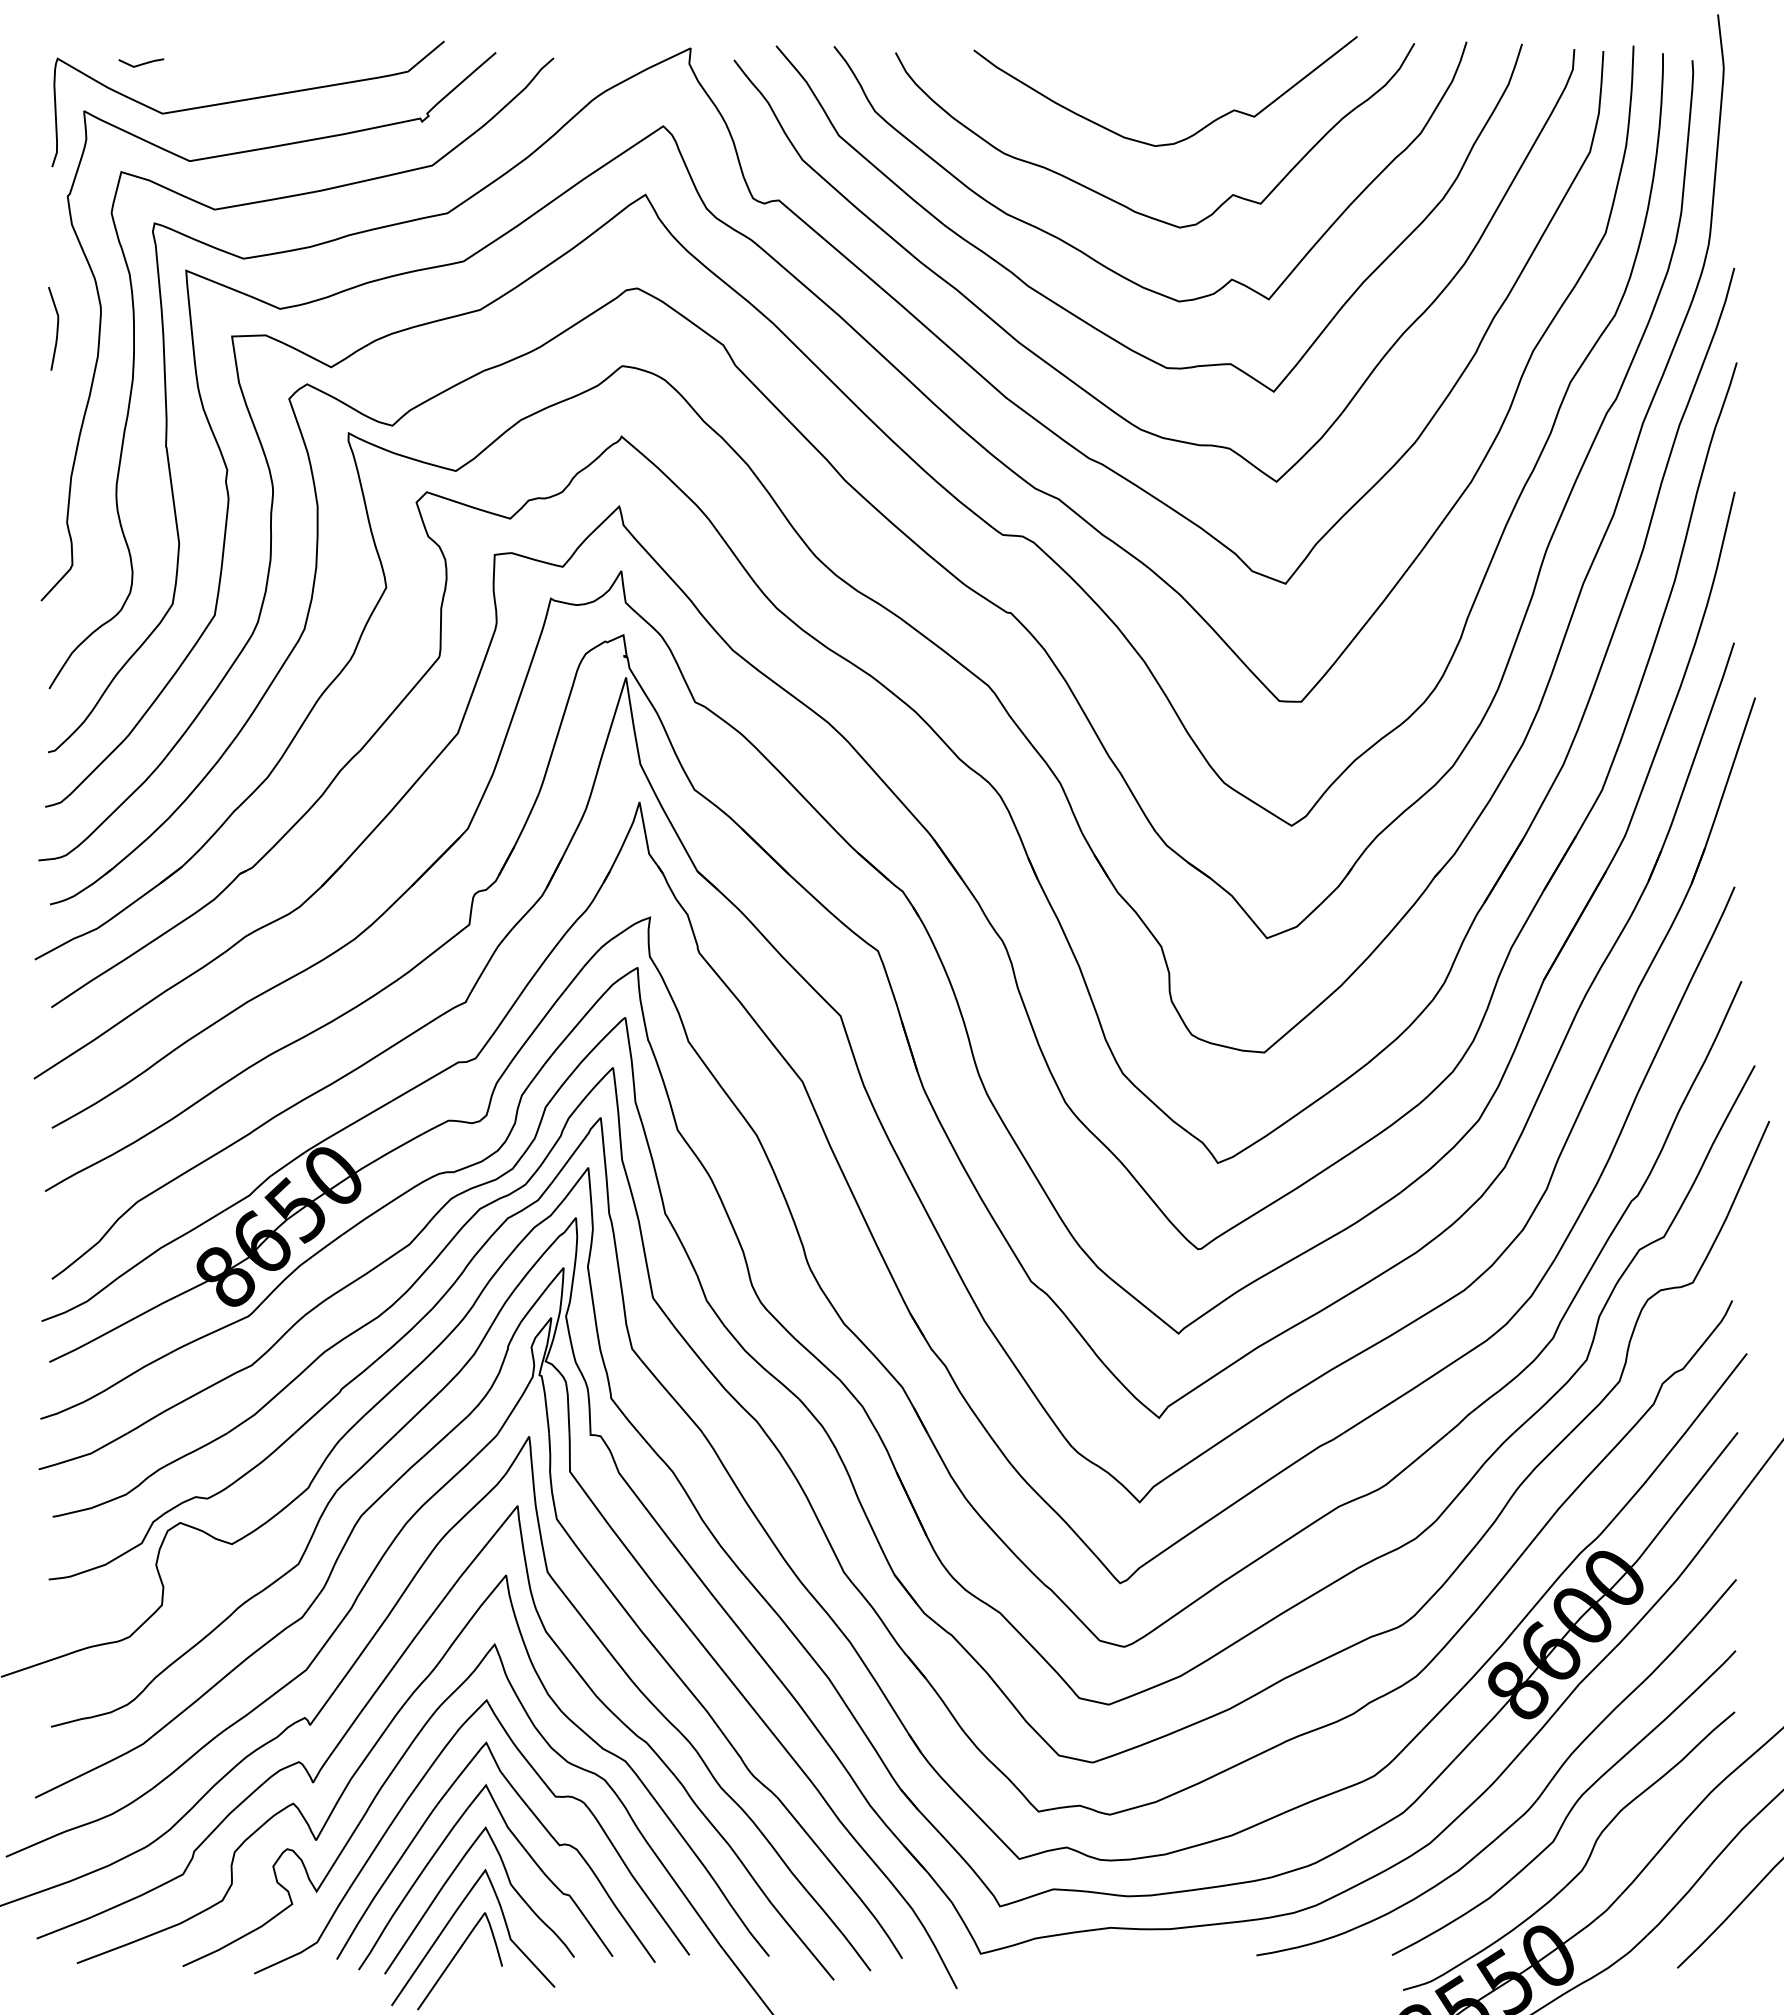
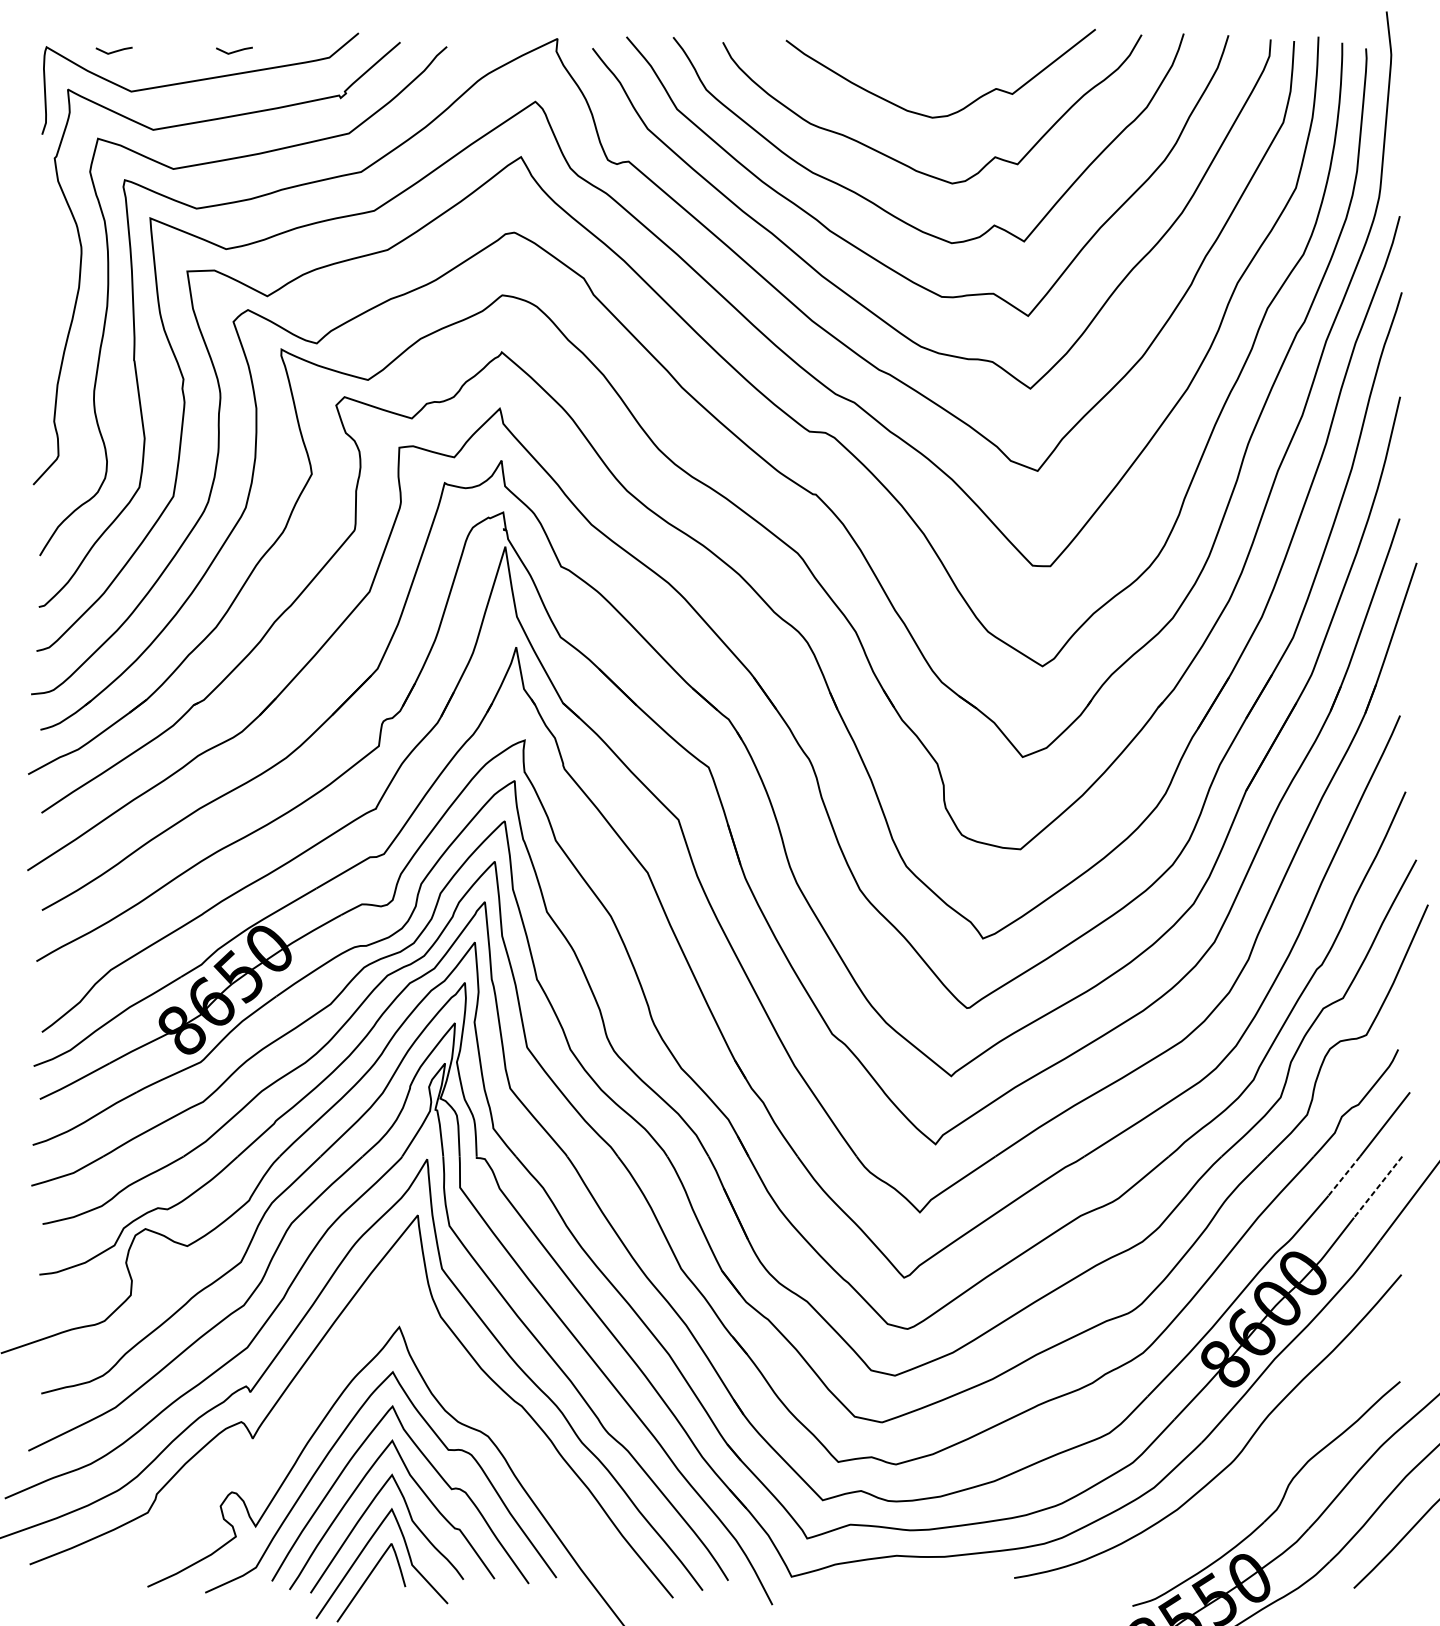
line: (290, 63) -> (234, 51), added
curve: (56, 328) -> (45, 264), removed
line: (1665, 1457) -> (1344, 1176), solid -> dashed
line: (1707, 1471) -> (1378, 1187), solid -> dashed
curve: (380, 1739) -> (307, 1403), removed
curve: (1571, 1807) -> (1268, 1458), removed

